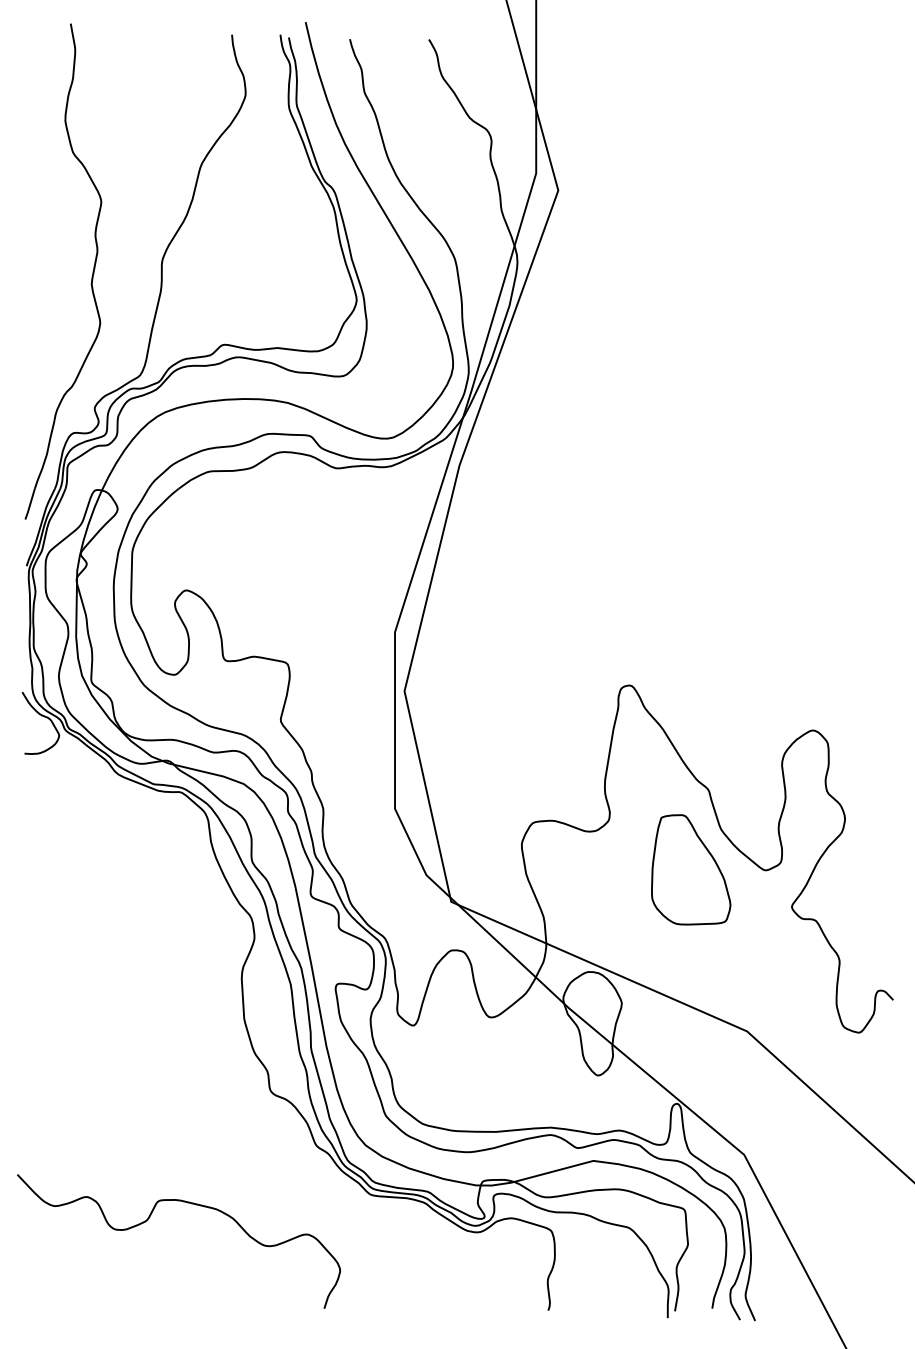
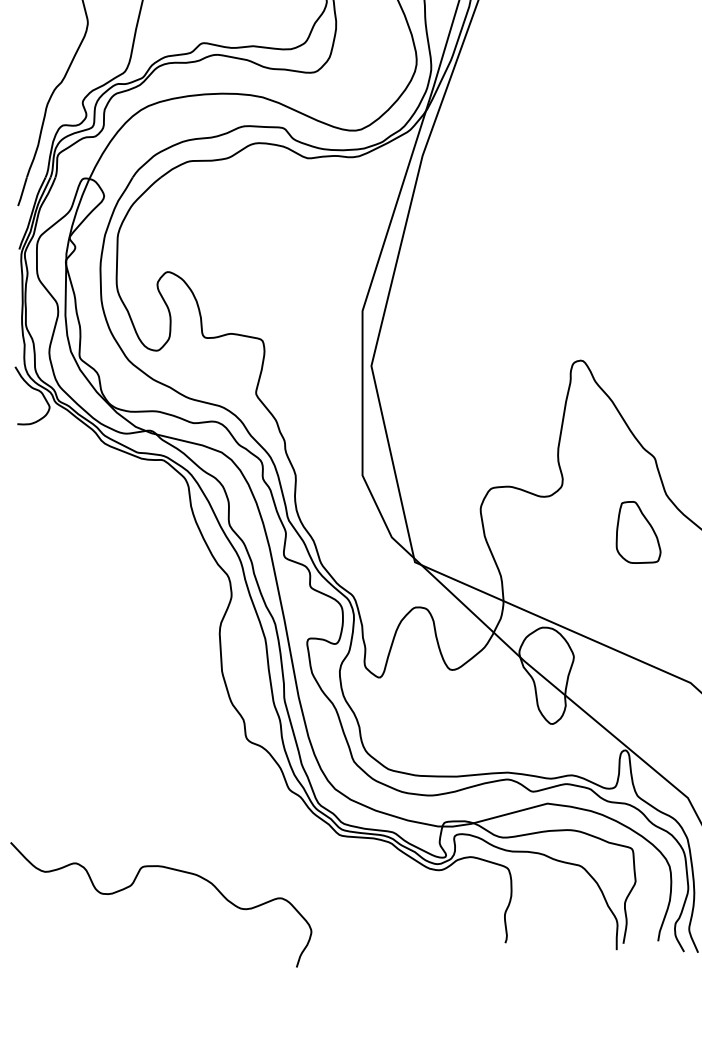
part: (691, 869) -> (638, 532), size x0.6
curve: (148, 1220) -> (132, 885), moved

